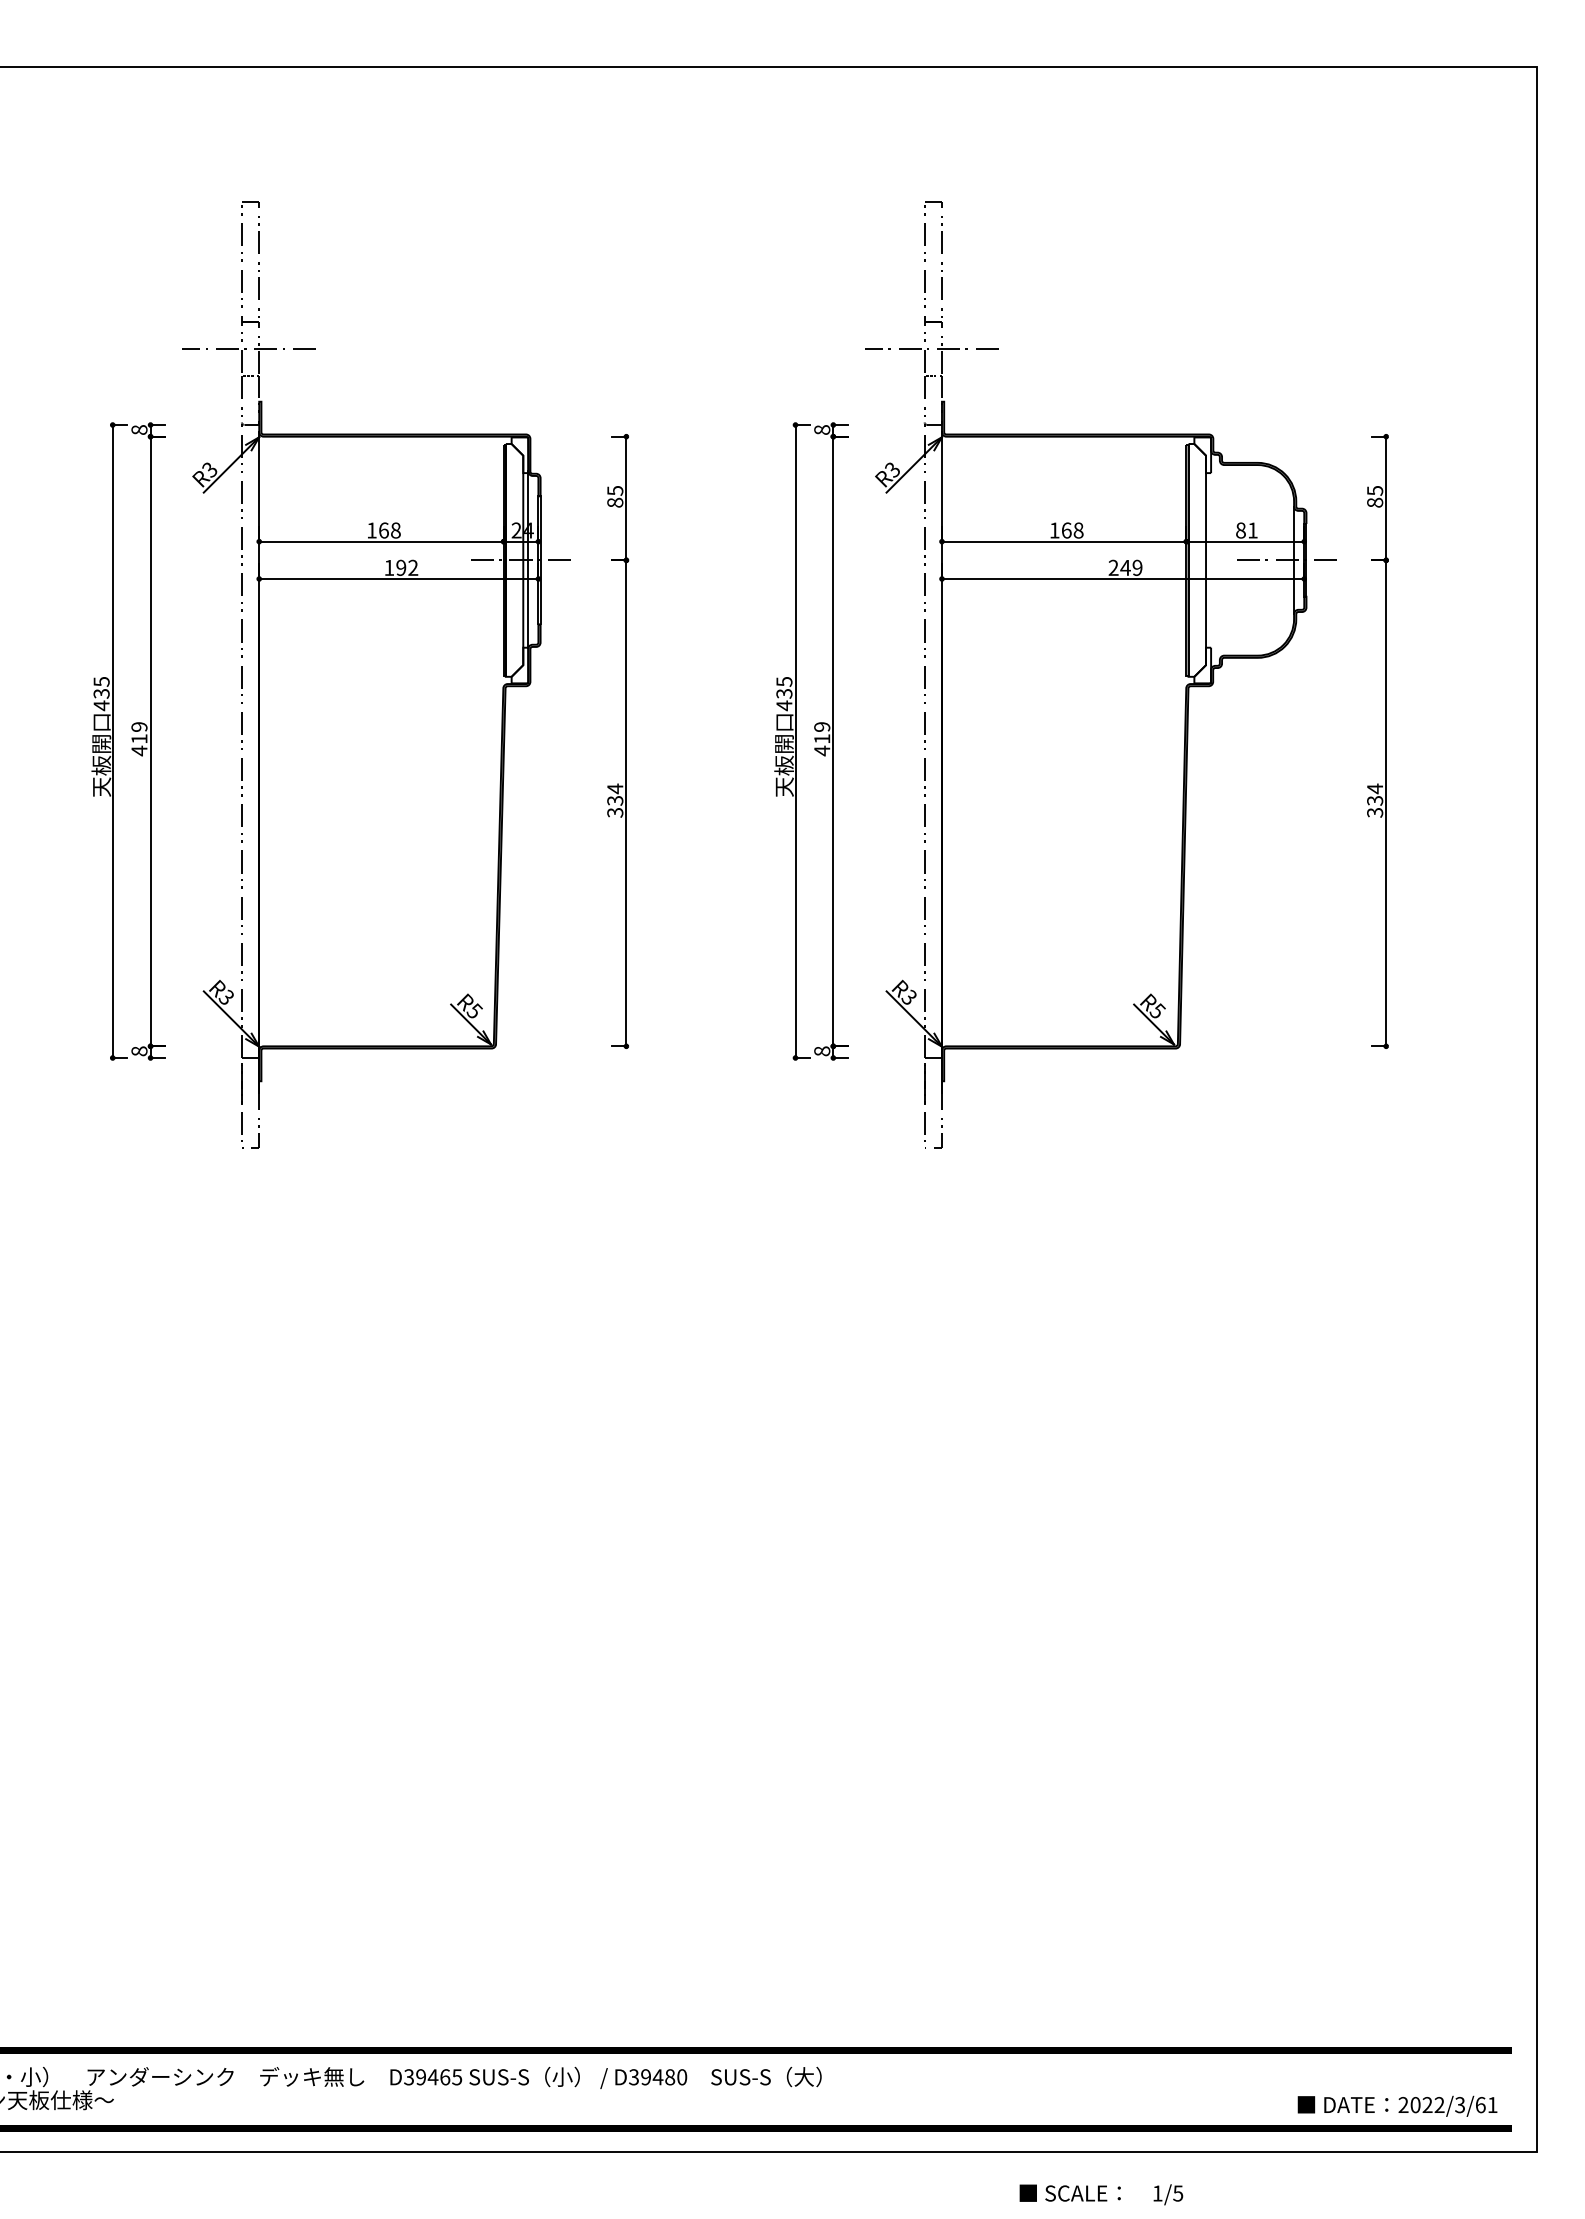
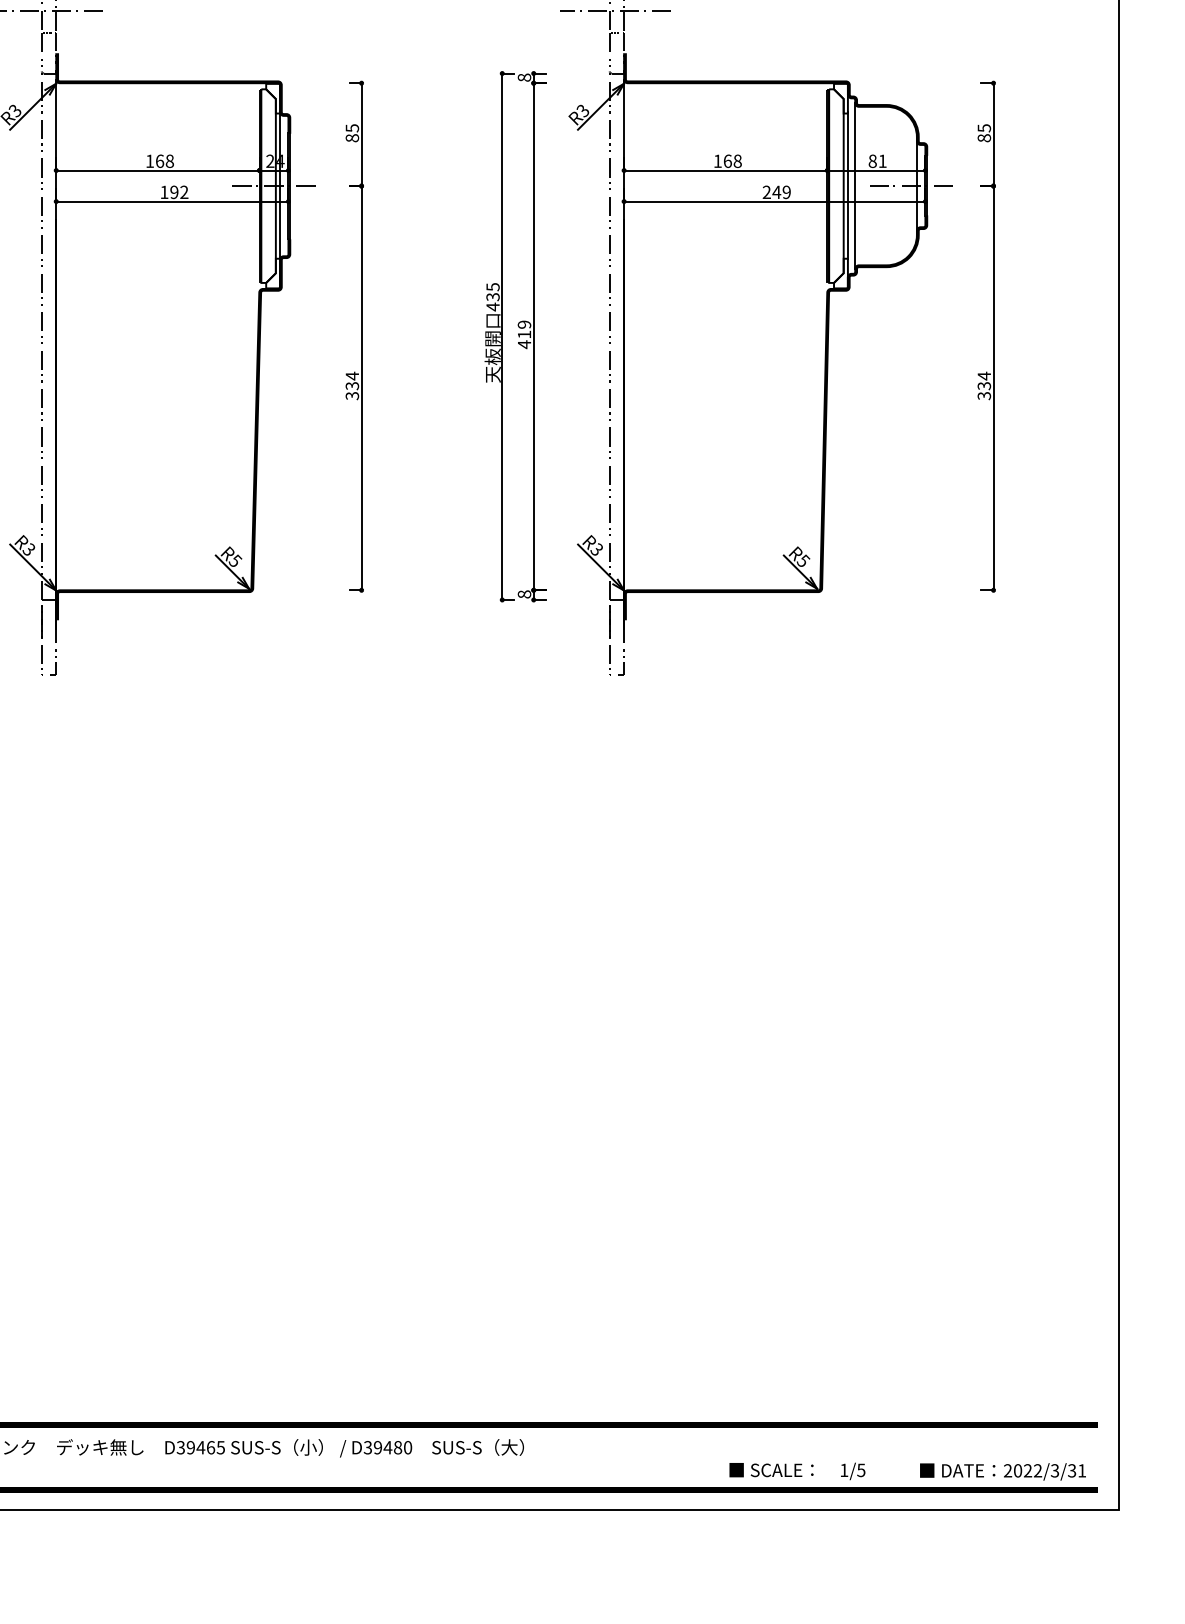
line: (1211, 559) -> (848, 185), added
line: (1219, 560) -> (854, 186), added
text: (1480, 2105) -> (1071, 1471), 2022/3/61 -> 2022/3/31
text: (1101, 2194) -> (797, 1471), moved

